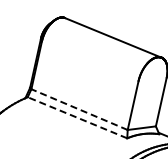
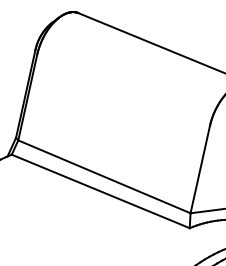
line: (79, 109) -> (104, 176), dashed -> solid
line: (77, 117) -> (100, 190), dashed -> solid

